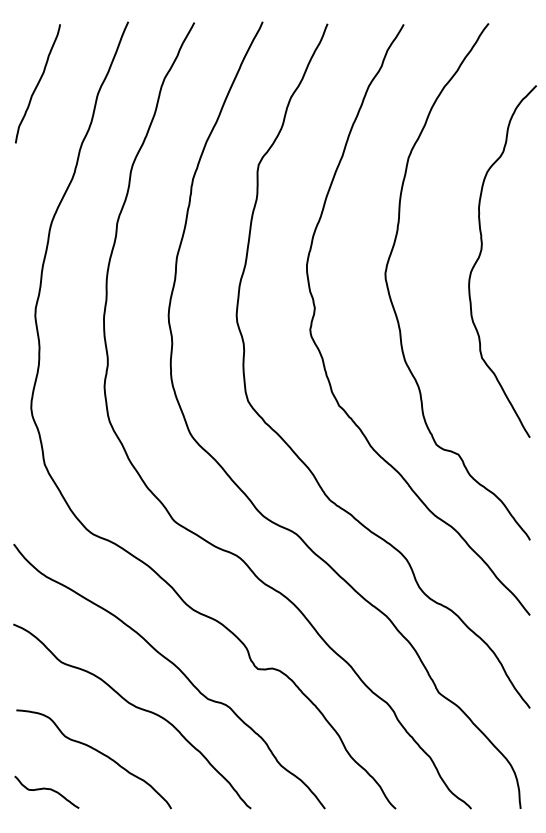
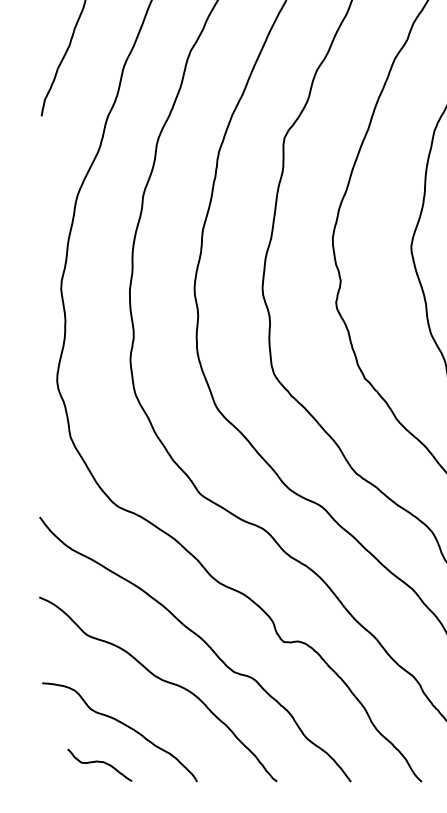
curve: (46, 789) -> (99, 762), moved

